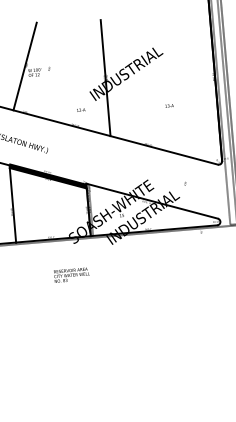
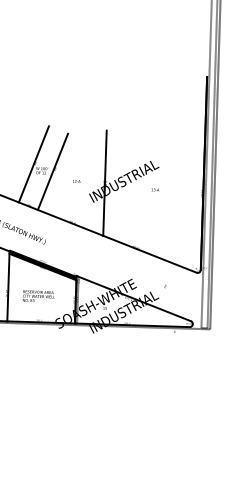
line: (46, 71) -> (52, 171), added
text: (168, 105) -> (154, 189), moved
text: (81, 110) -> (76, 181), moved
text: (71, 275) -> (38, 296), moved

